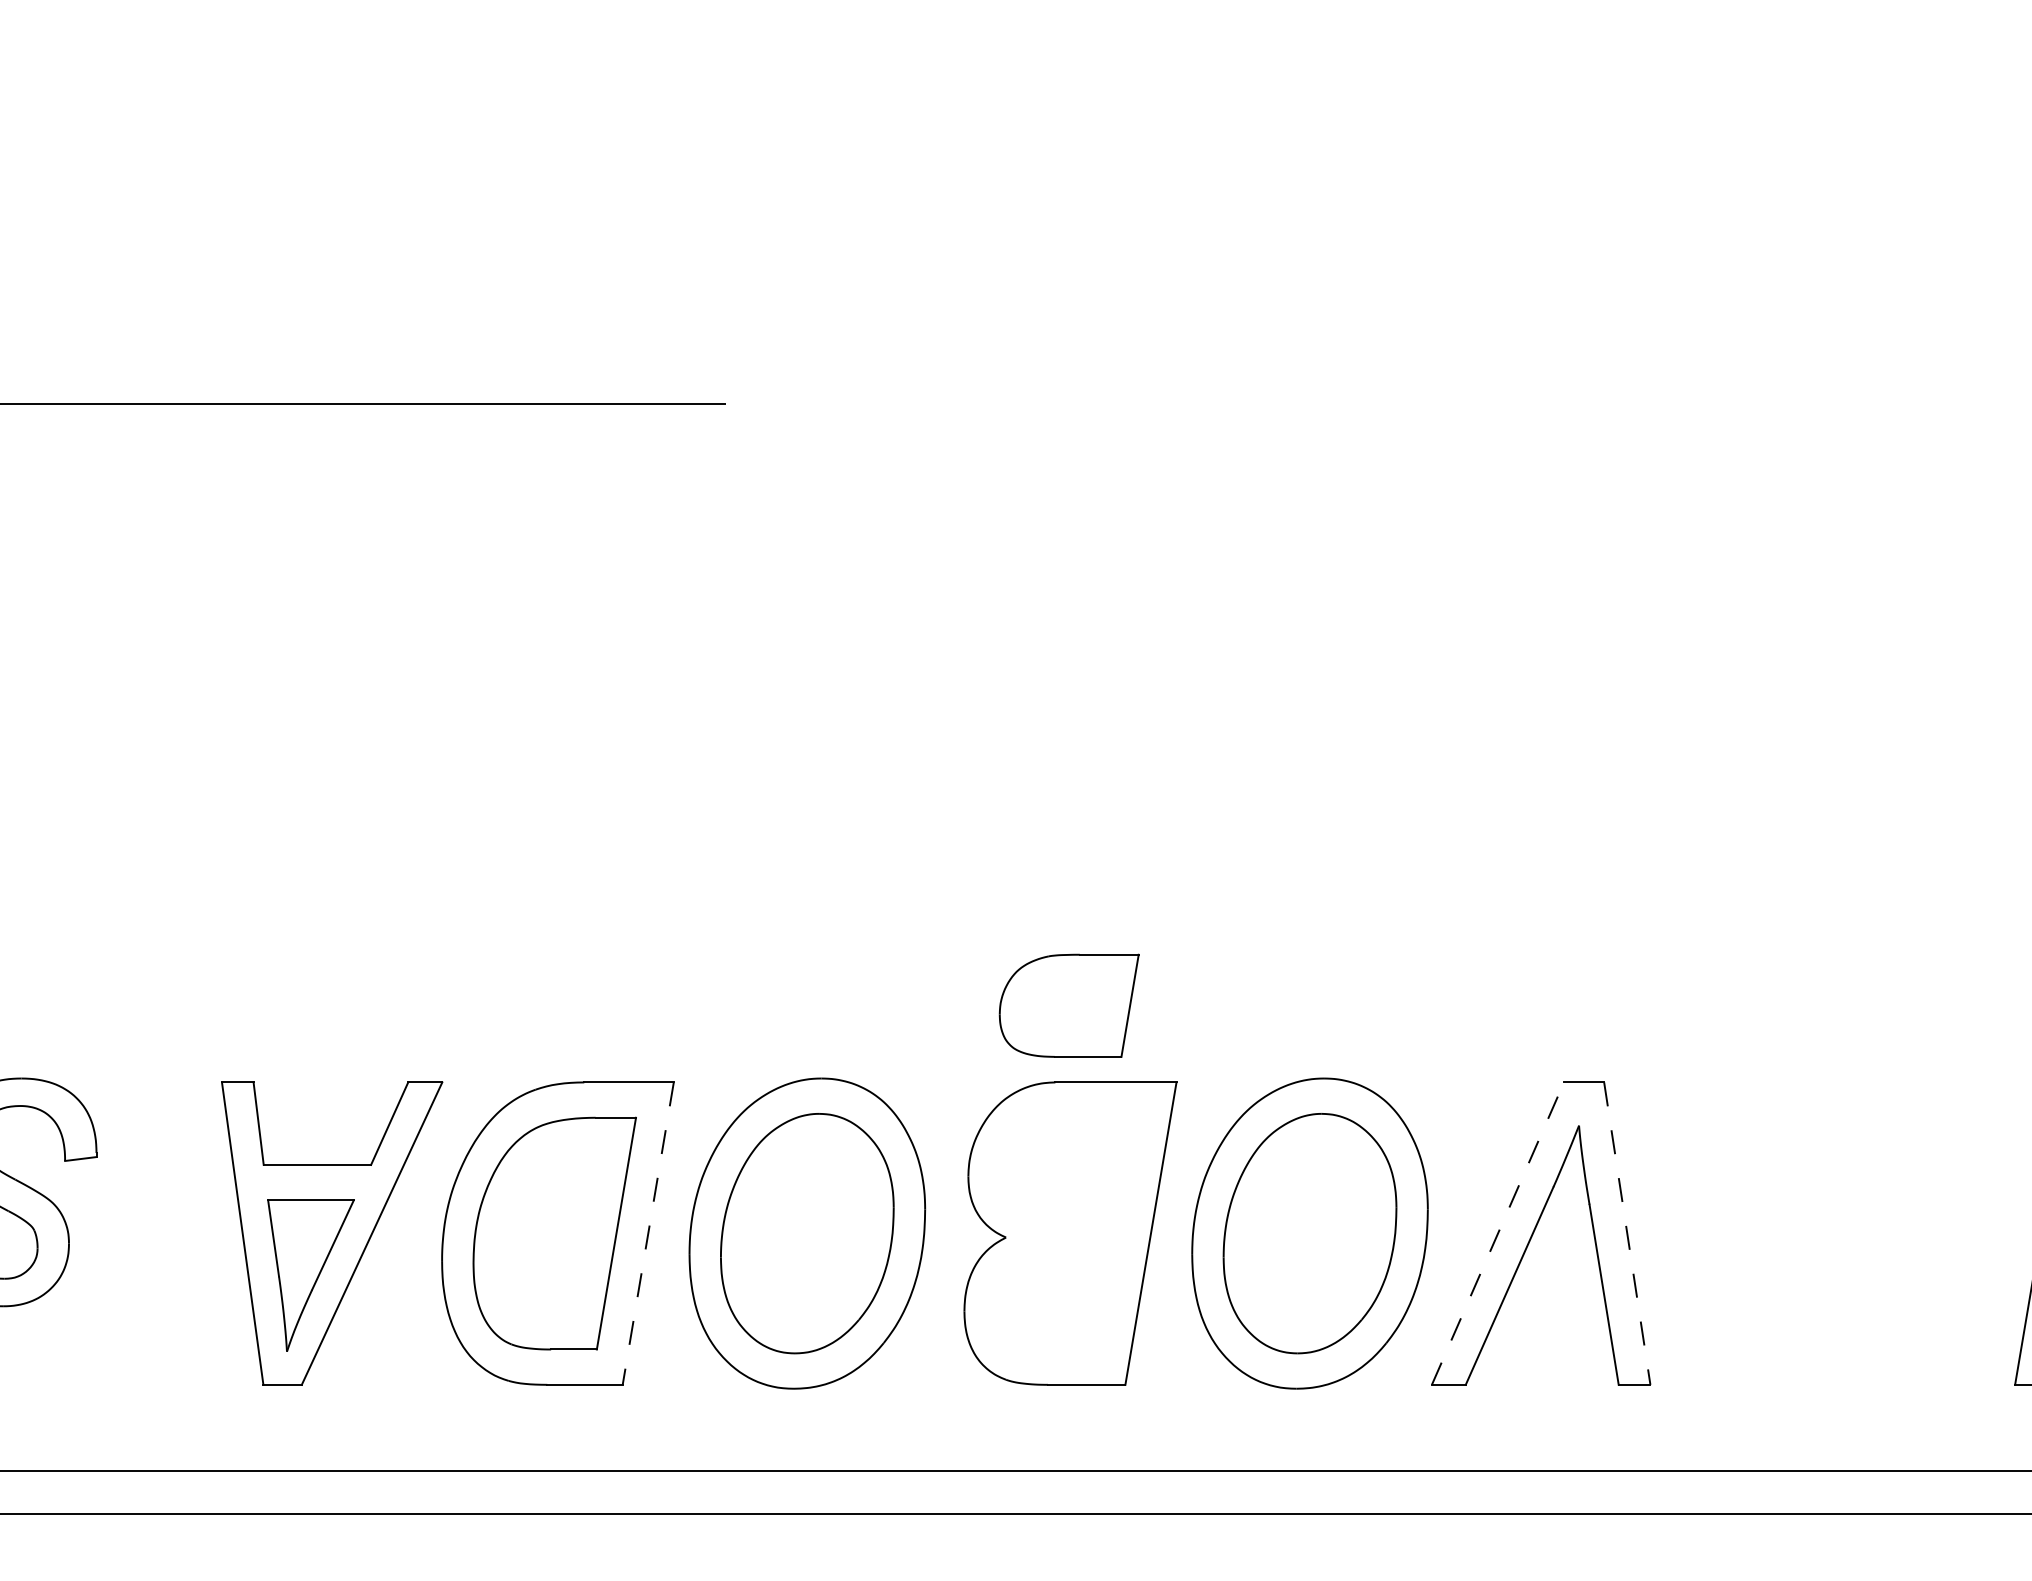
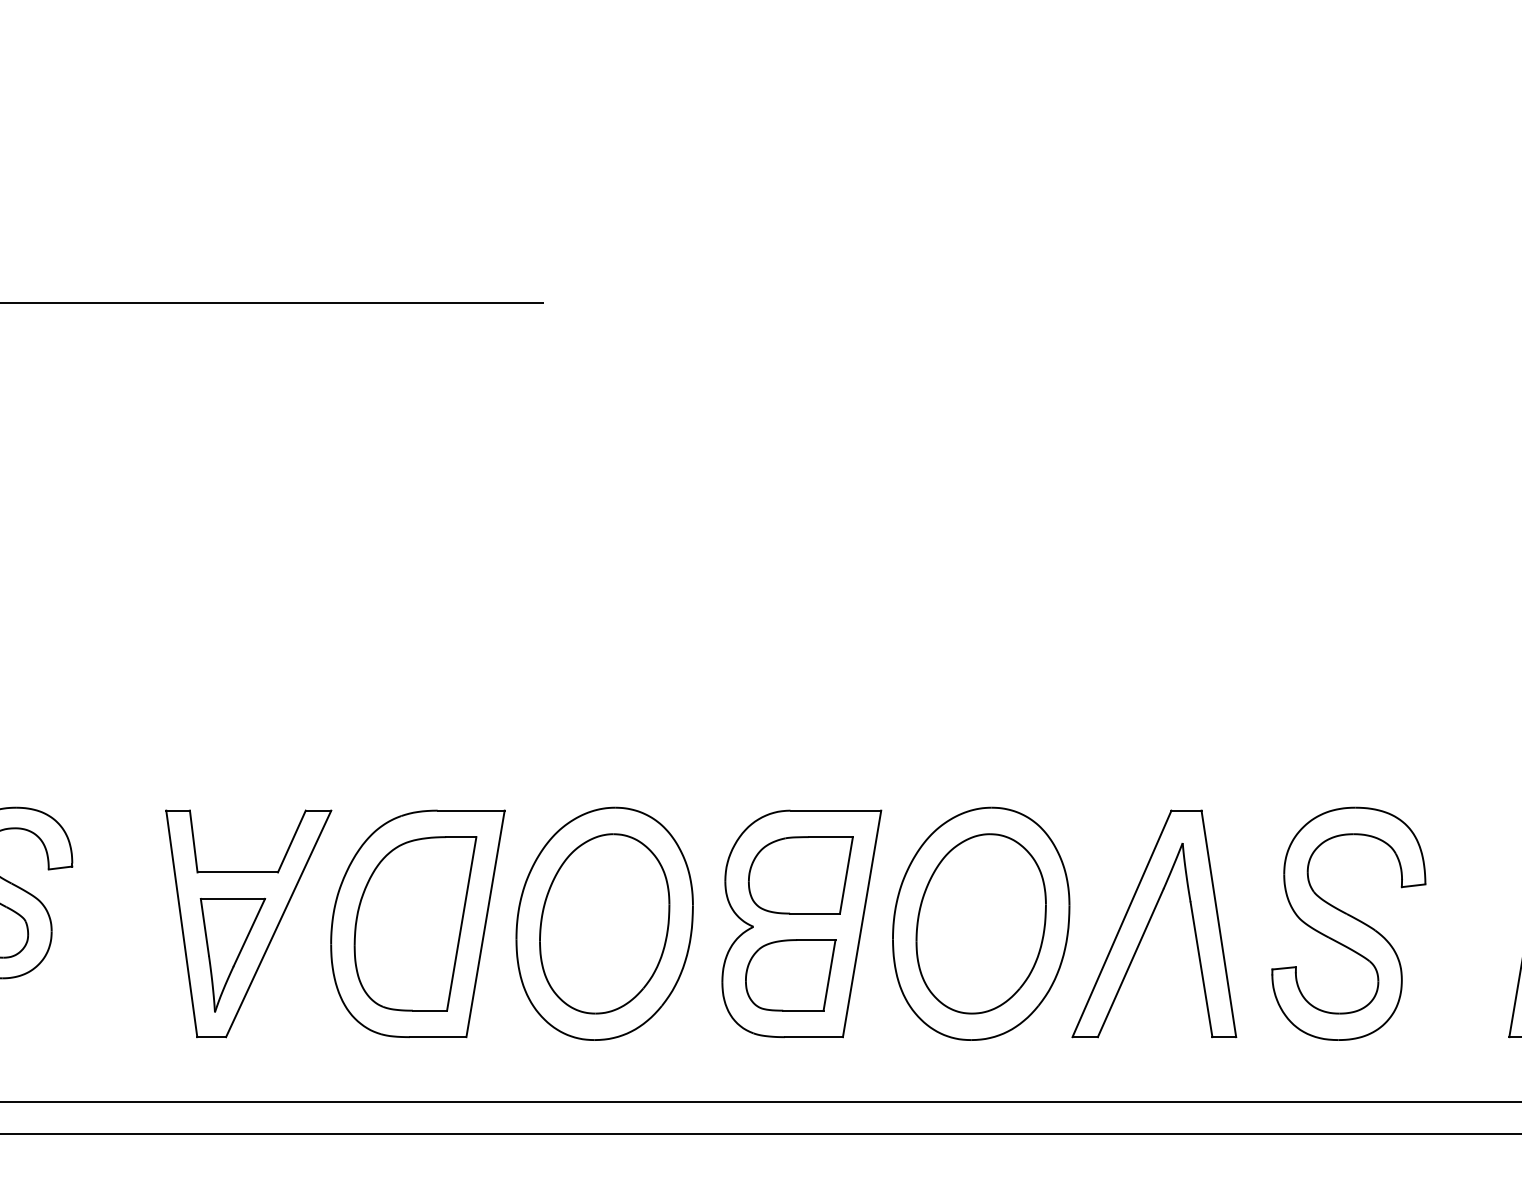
part: (1068, 1005) -> (800, 875), moved
line: (1498, 1233) -> (1122, 923), dashed -> solid
line: (1627, 1233) -> (1219, 923), dashed -> solid
part: (1800, 1233) -> (1348, 923), added
line: (648, 1234) -> (485, 924), dashed -> solid
part: (1055, 1302) -> (790, 975), added

